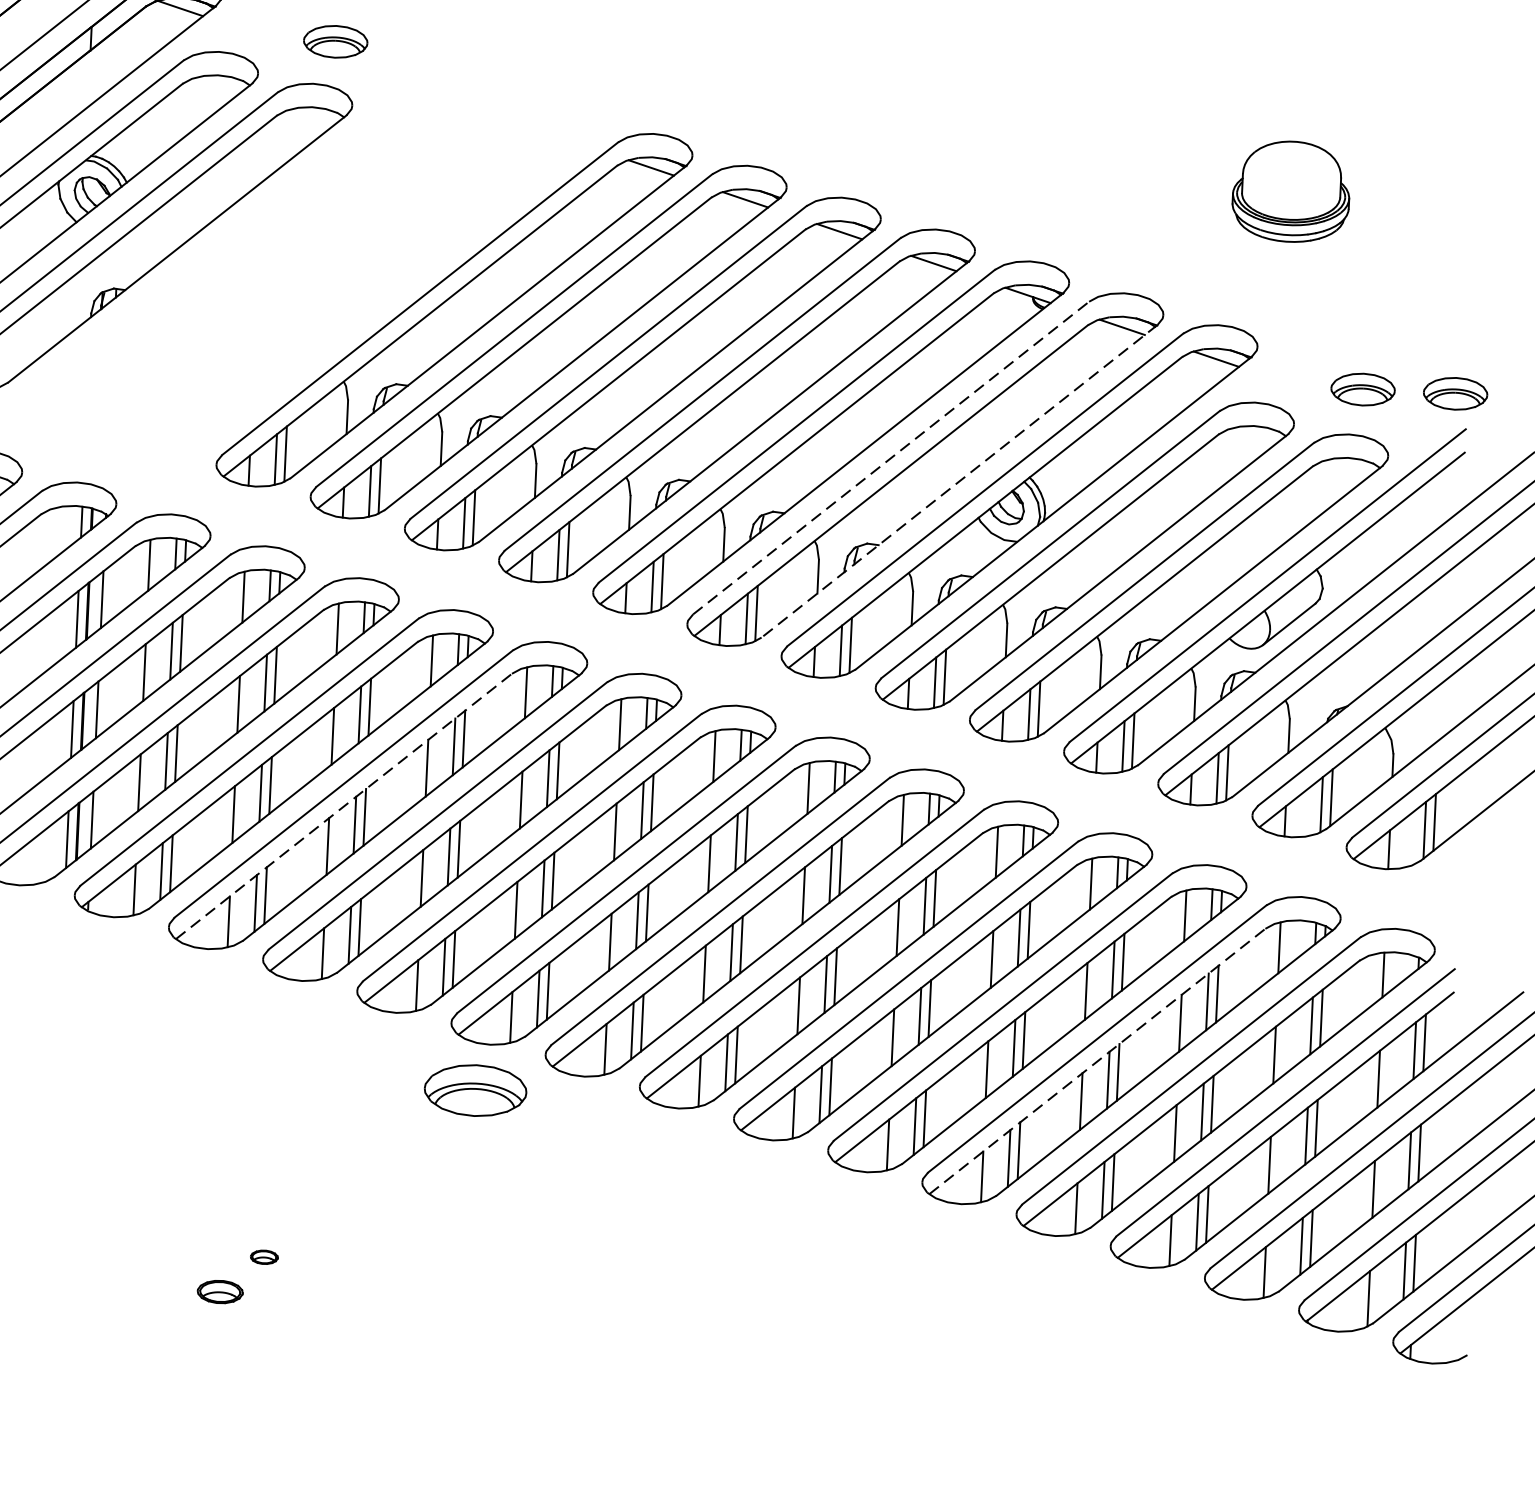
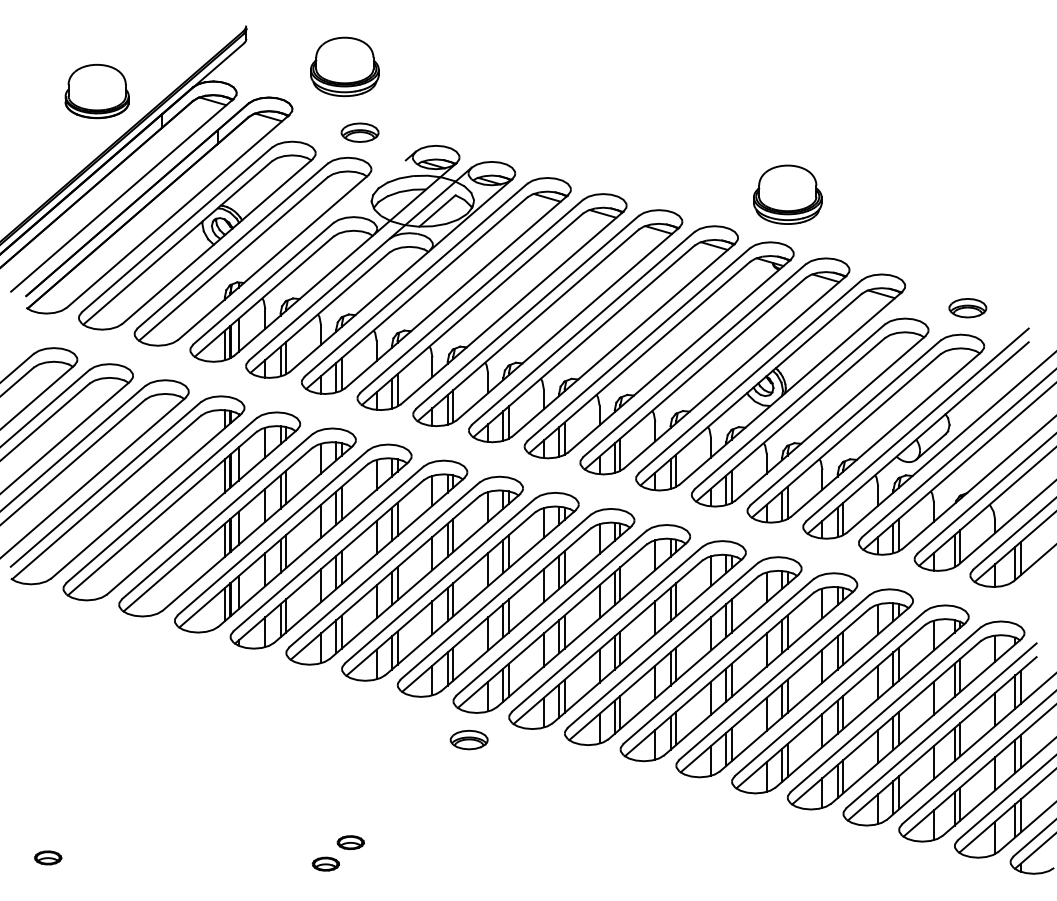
part: (1290, 191) -> (787, 194), moved
part: (312, 261) -> (352, 261), added
part: (1454, 394) -> (1021, 308), removed
line: (892, 458) -> (695, 360), dashed -> solid
line: (958, 481) -> (734, 372), dashed -> solid
line: (344, 805) -> (385, 577), dashed -> solid
line: (1096, 1061) -> (830, 706), dashed -> solid
part: (474, 1089) -> (468, 739), size x0.62
part: (264, 1256) -> (350, 842), size x1.67

